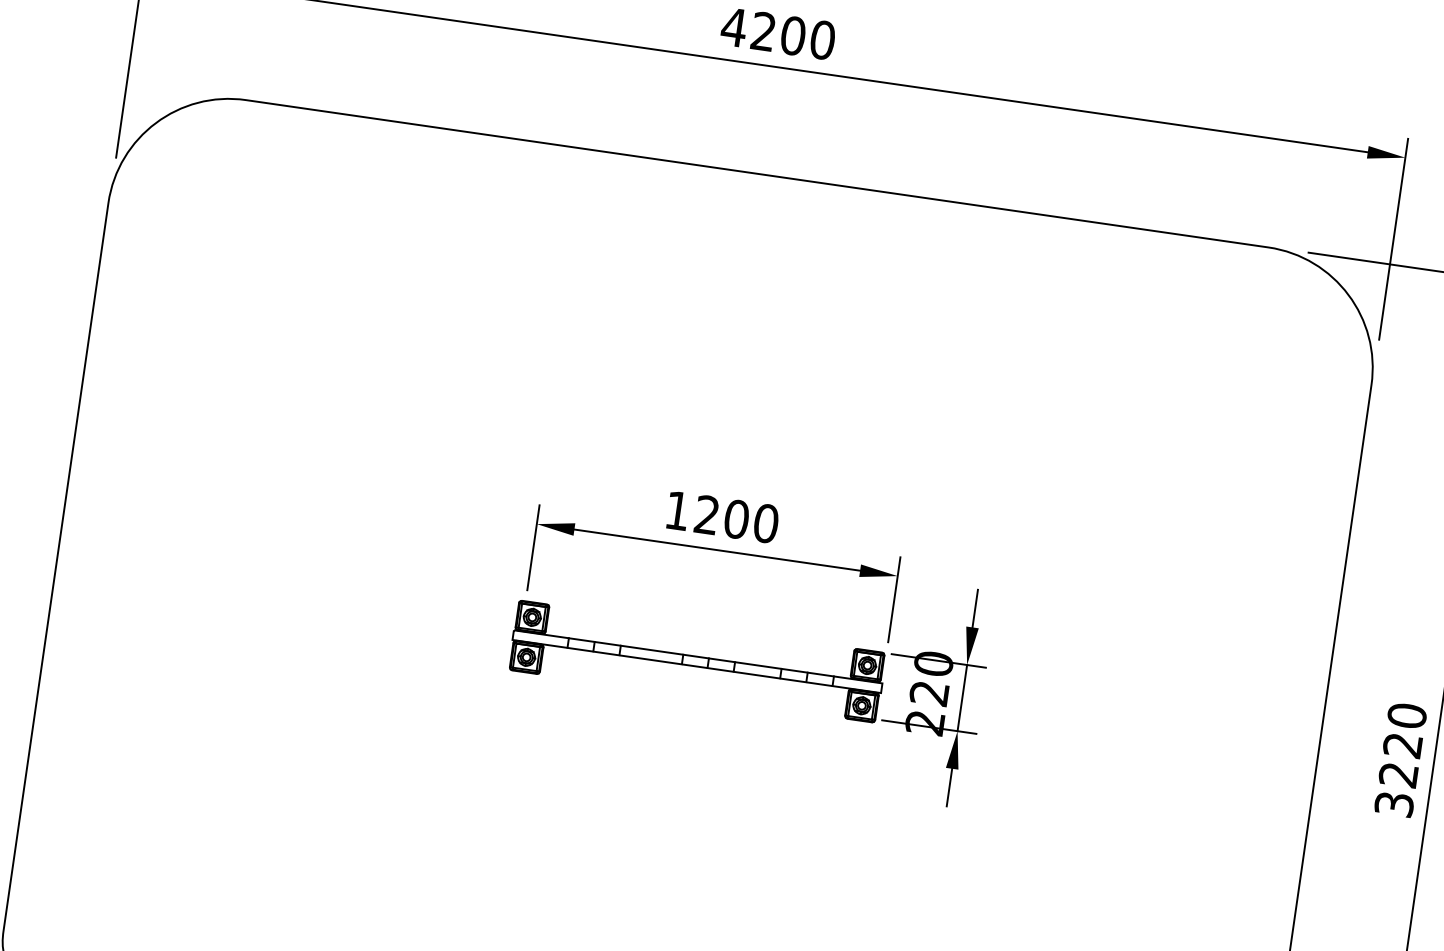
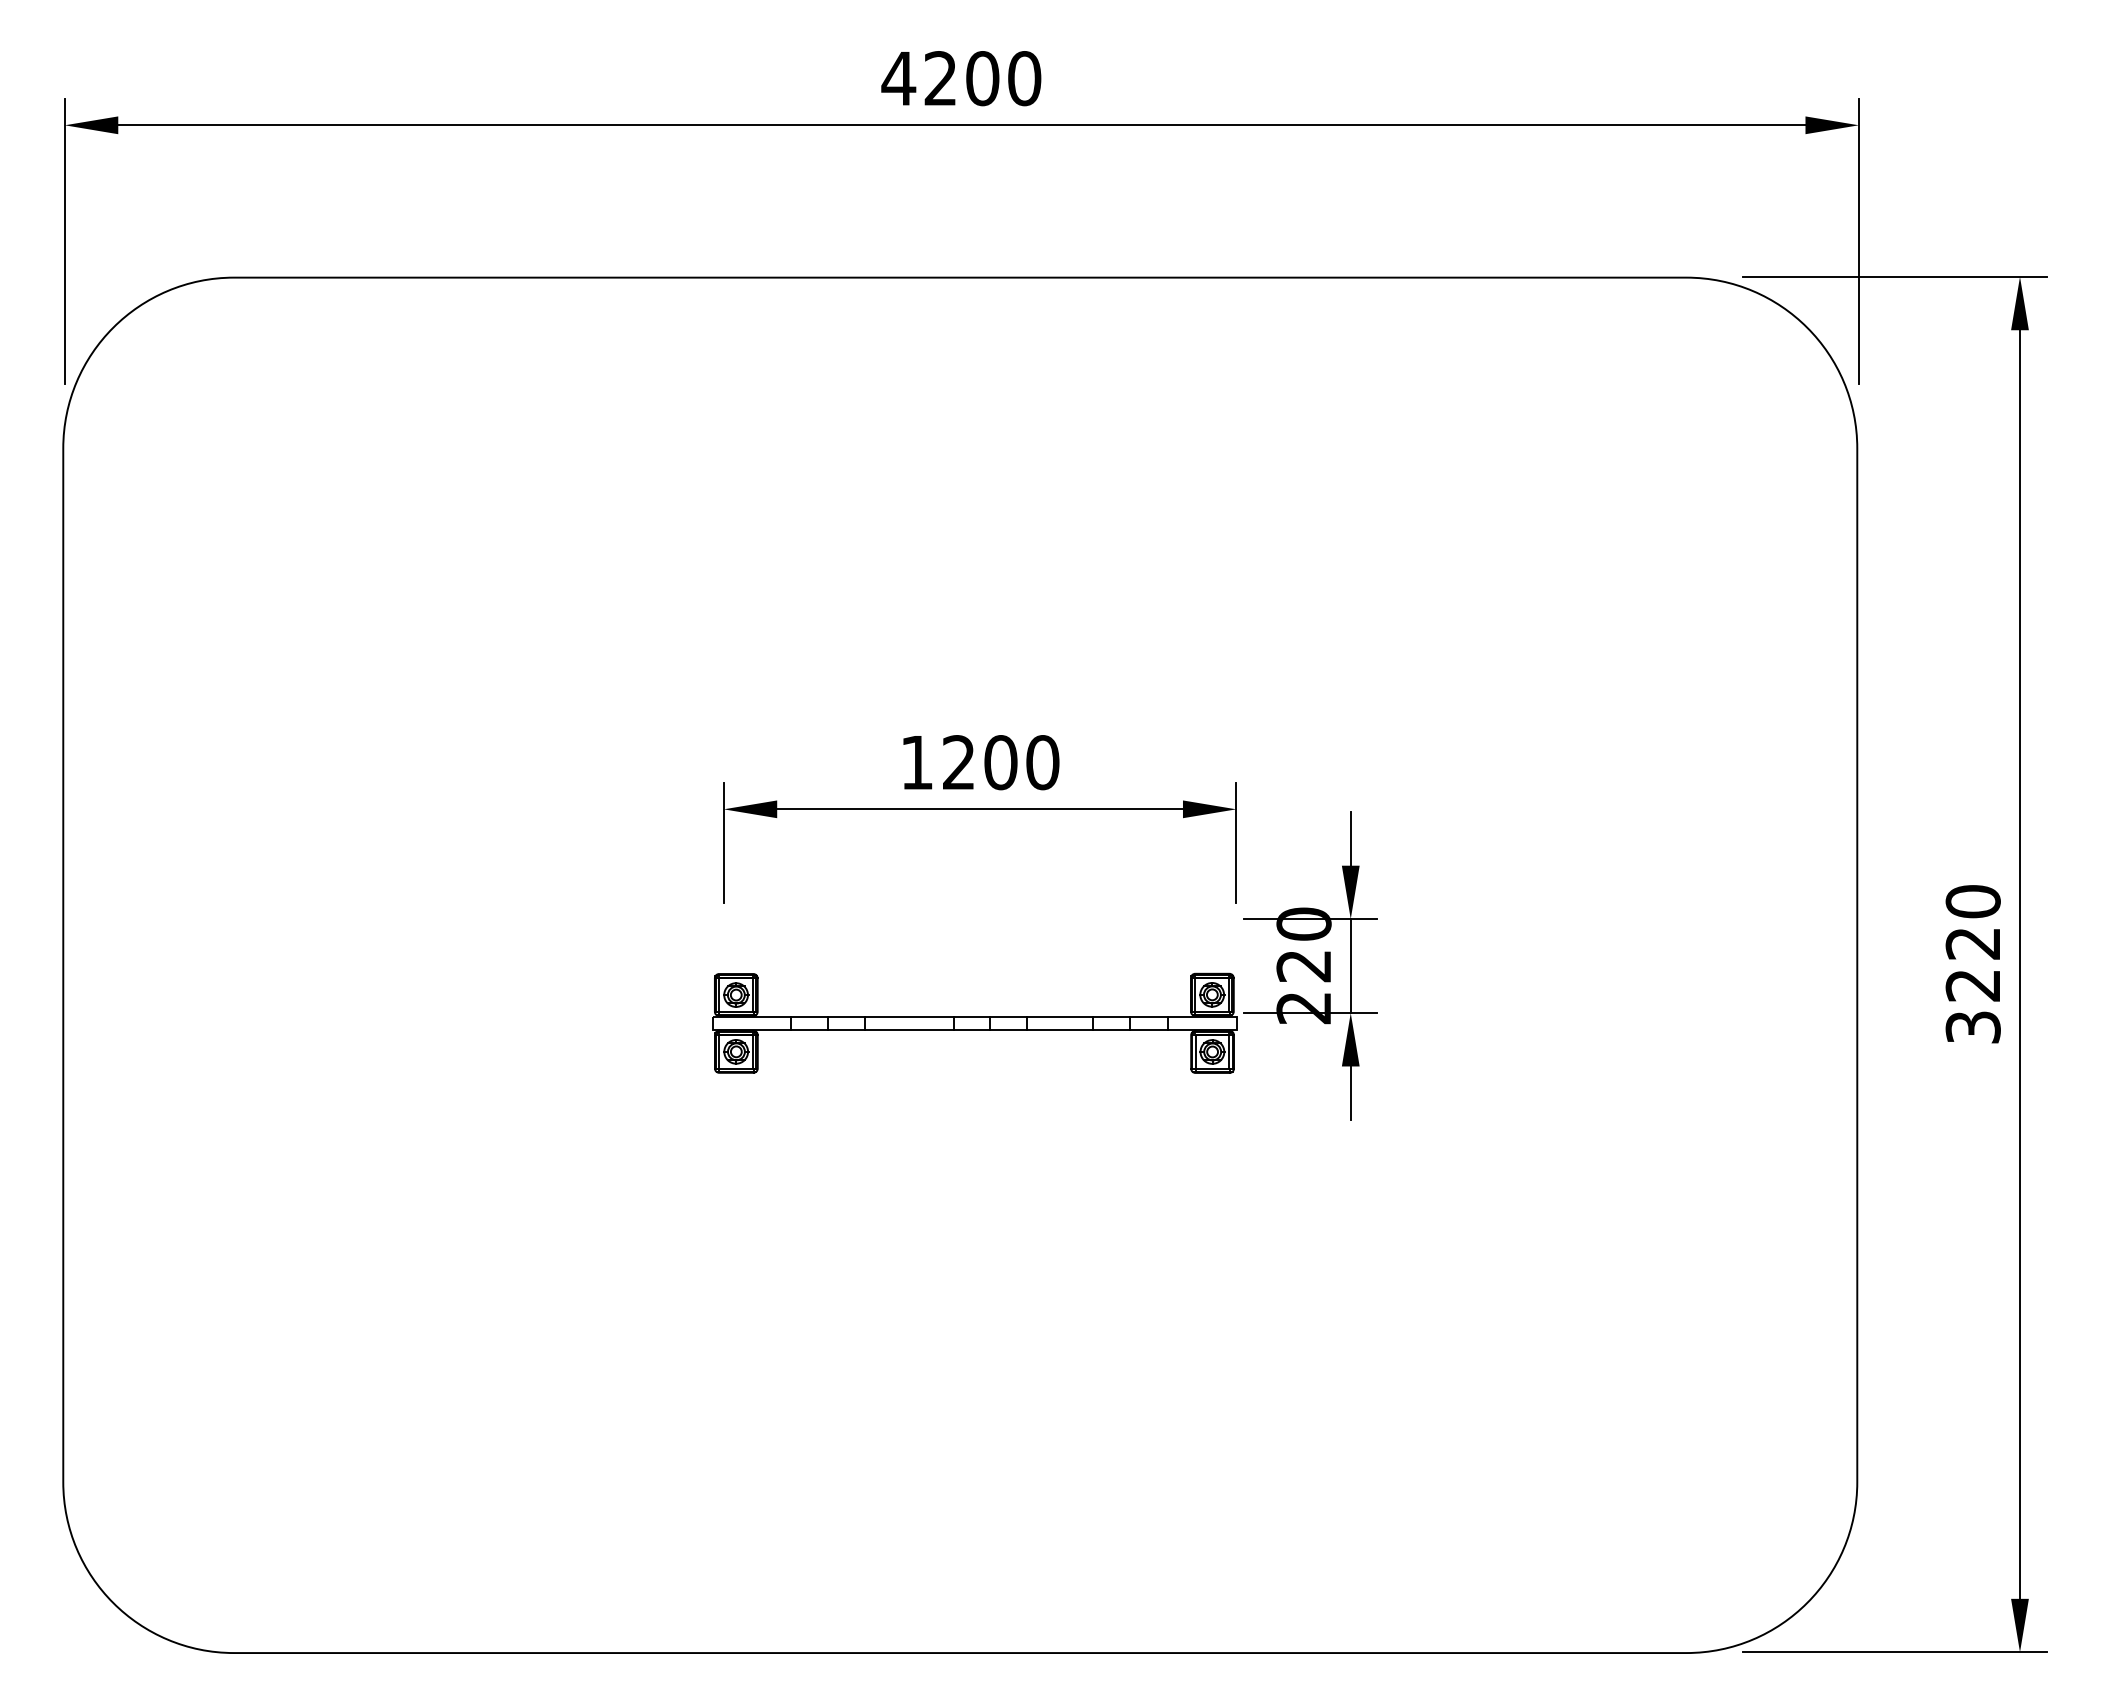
part: (697, 660) -> (974, 1022), moved

